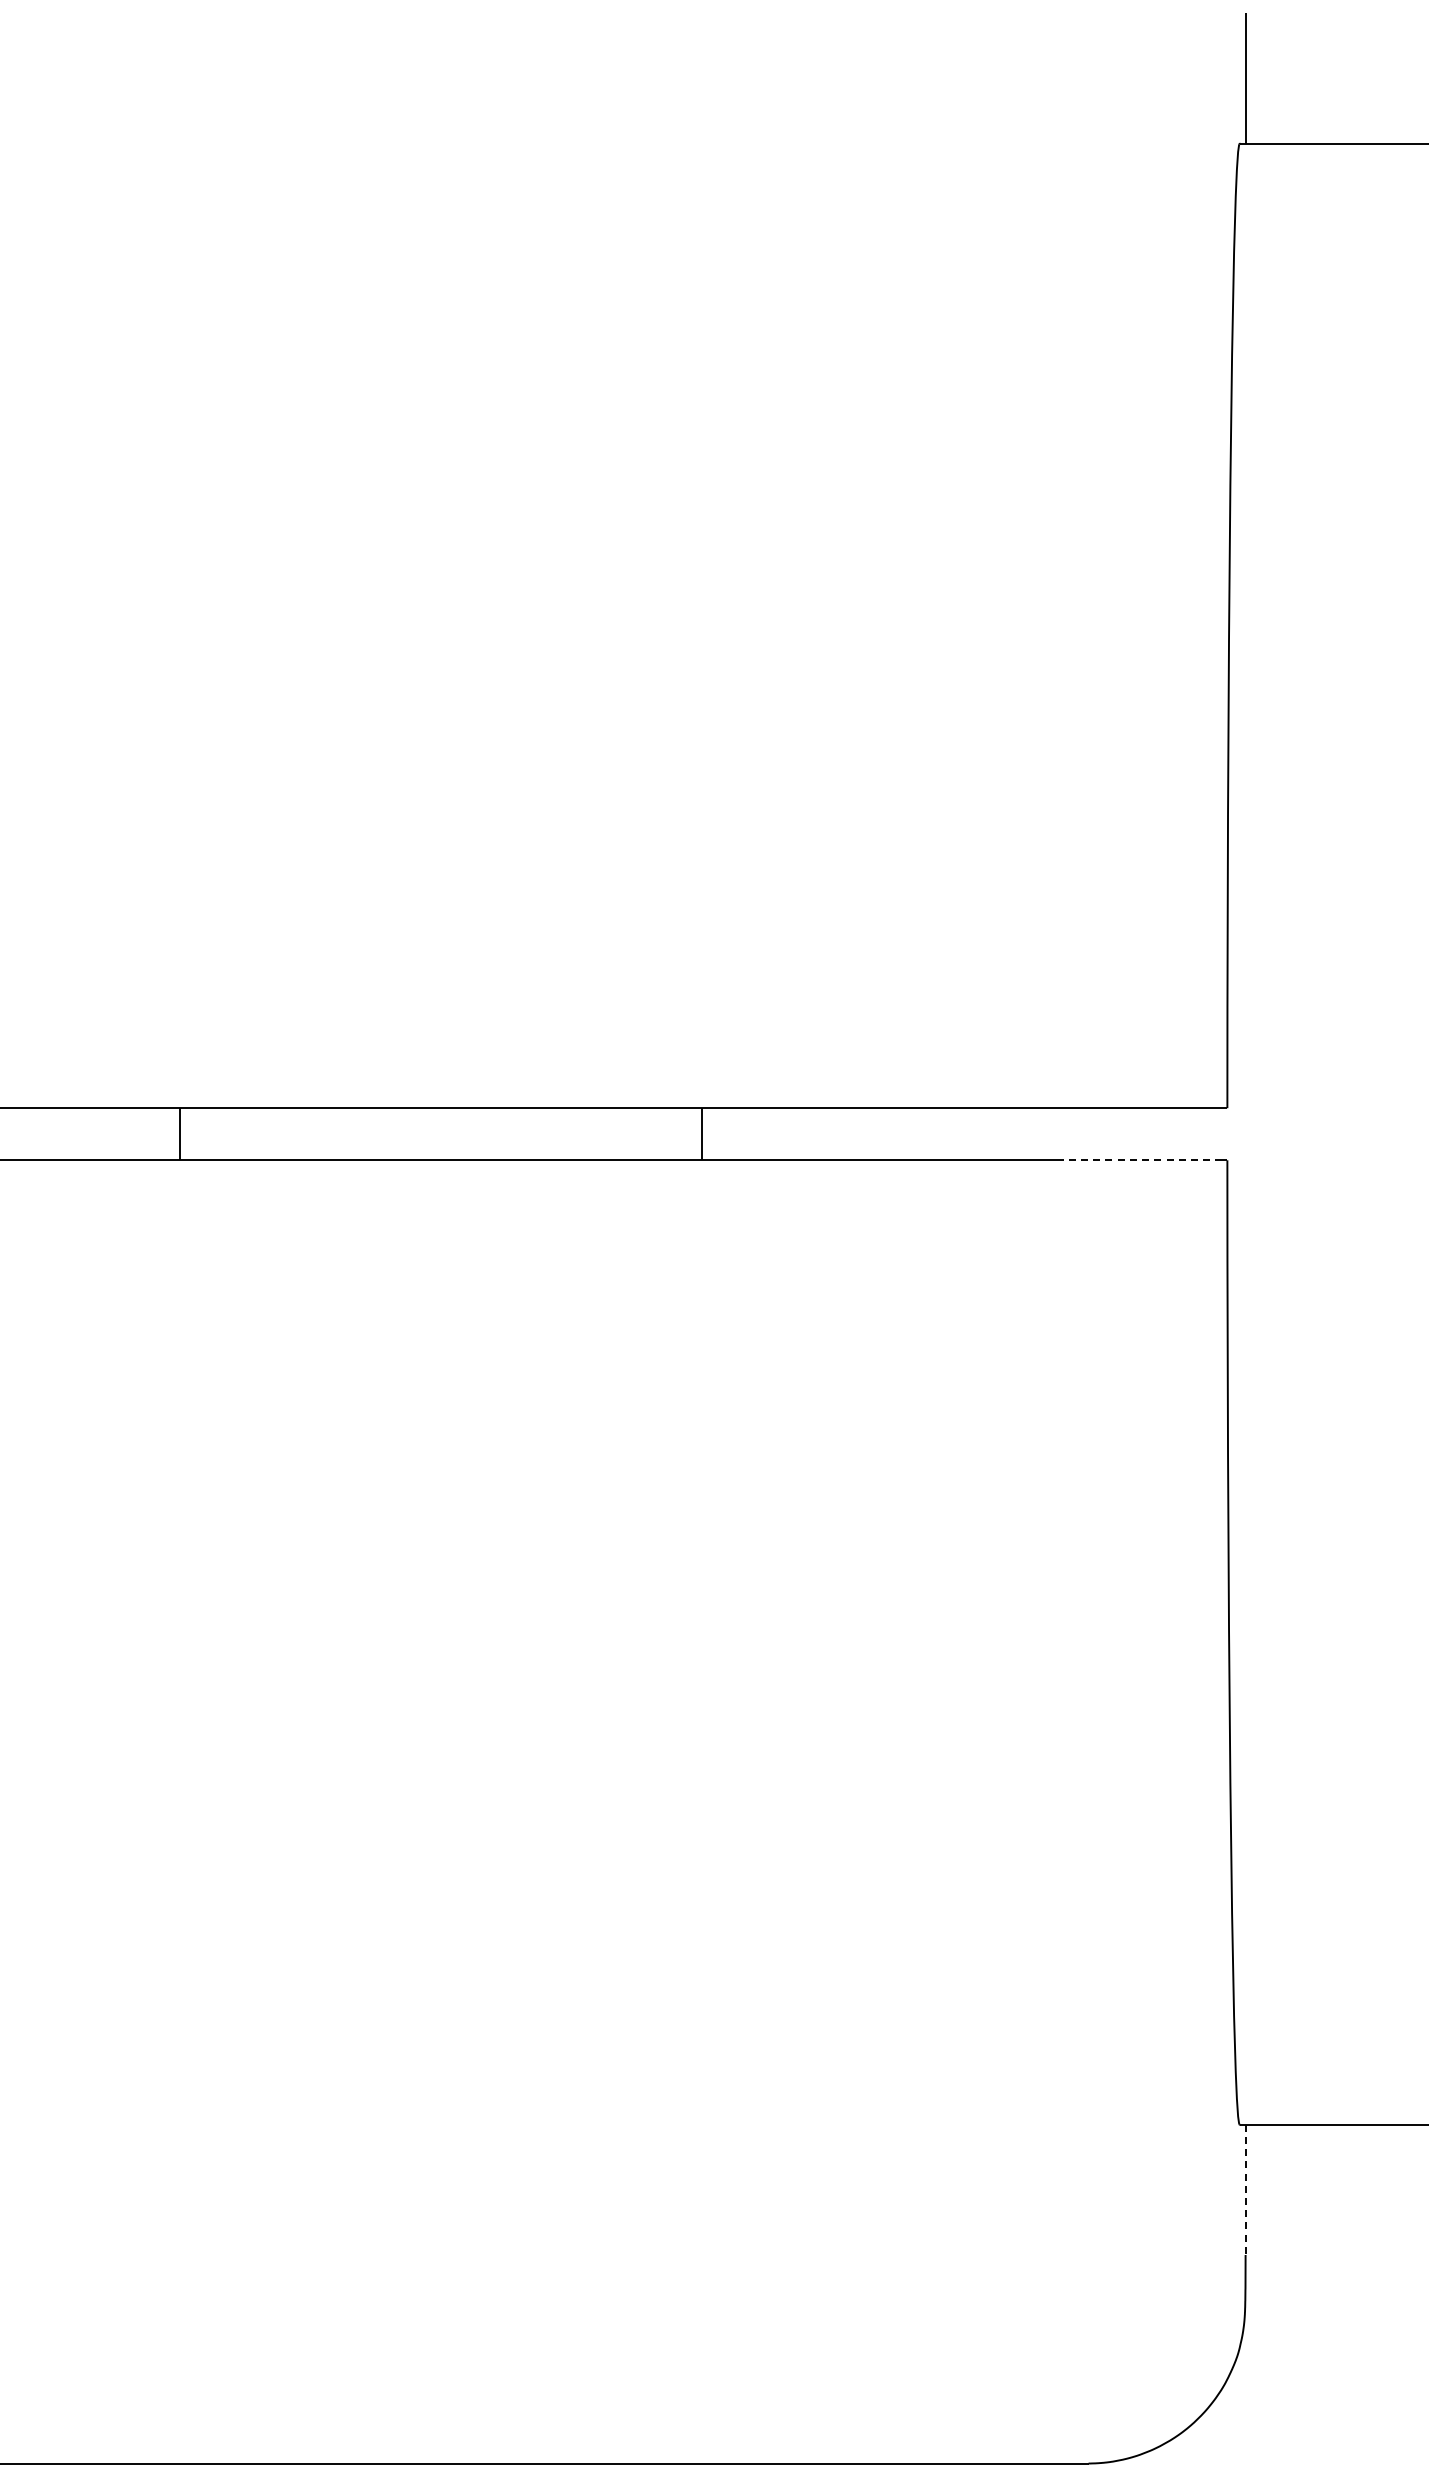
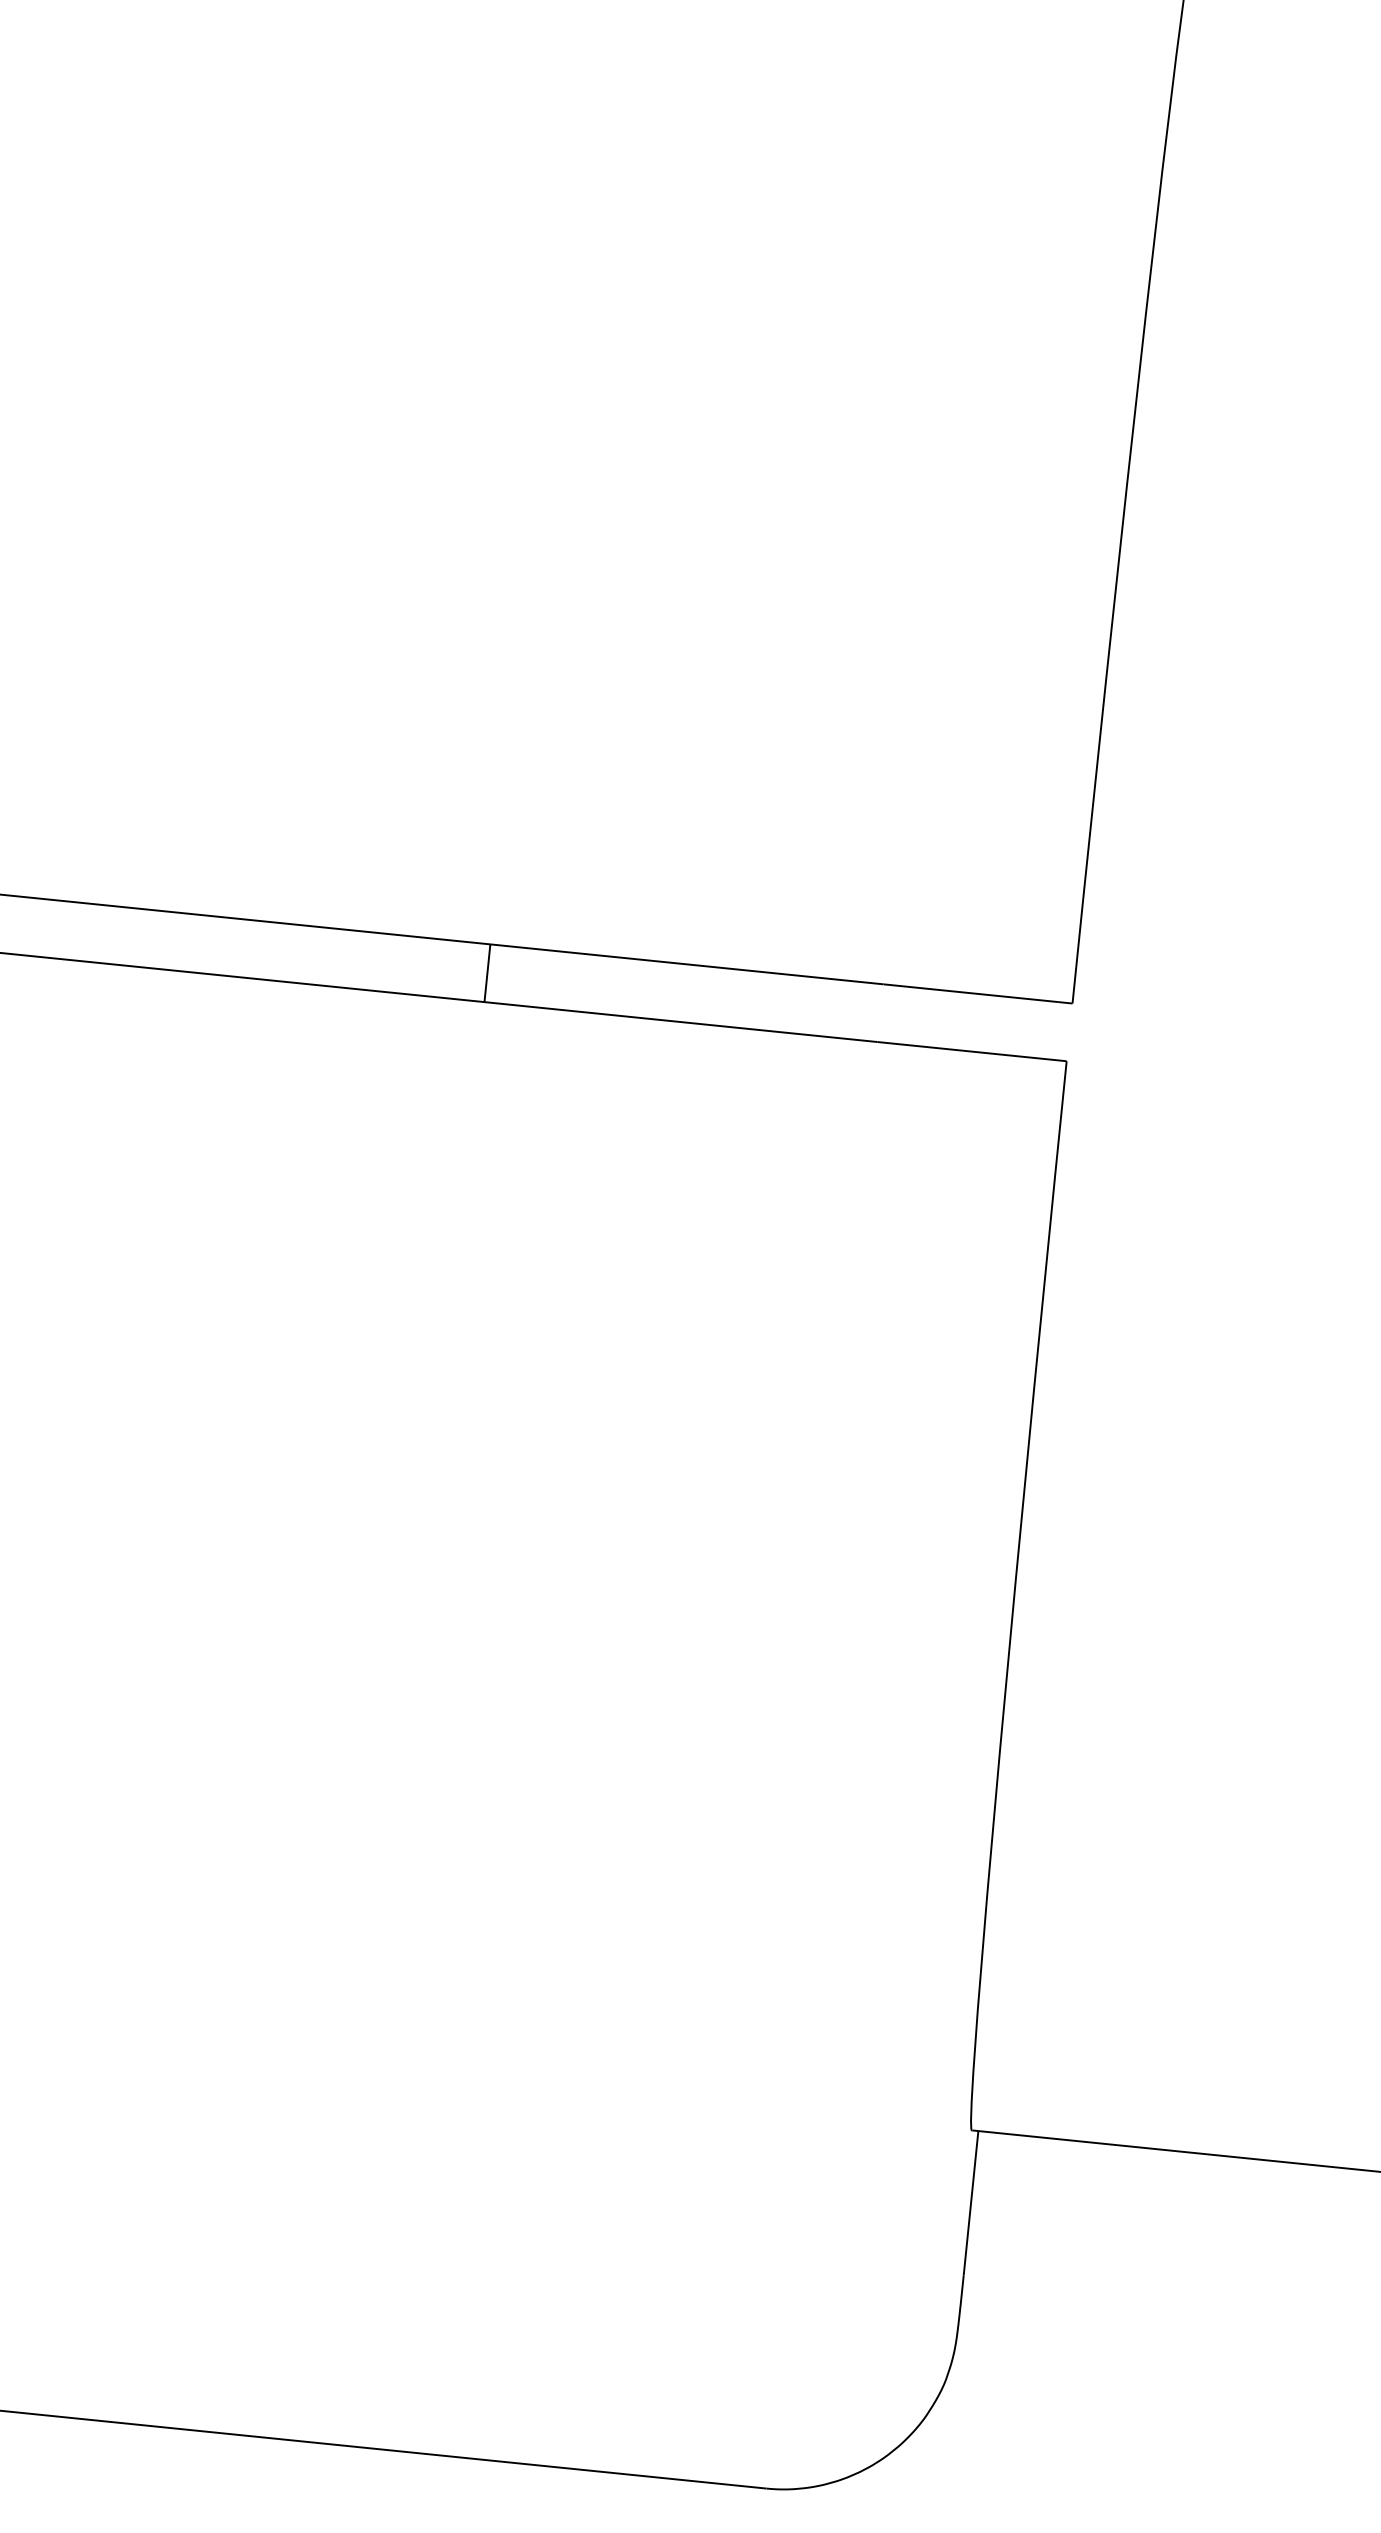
line: (1136, 1160) -> (966, 1051), dashed -> solid
line: (1245, 2190) -> (970, 2203), dashed -> solid

